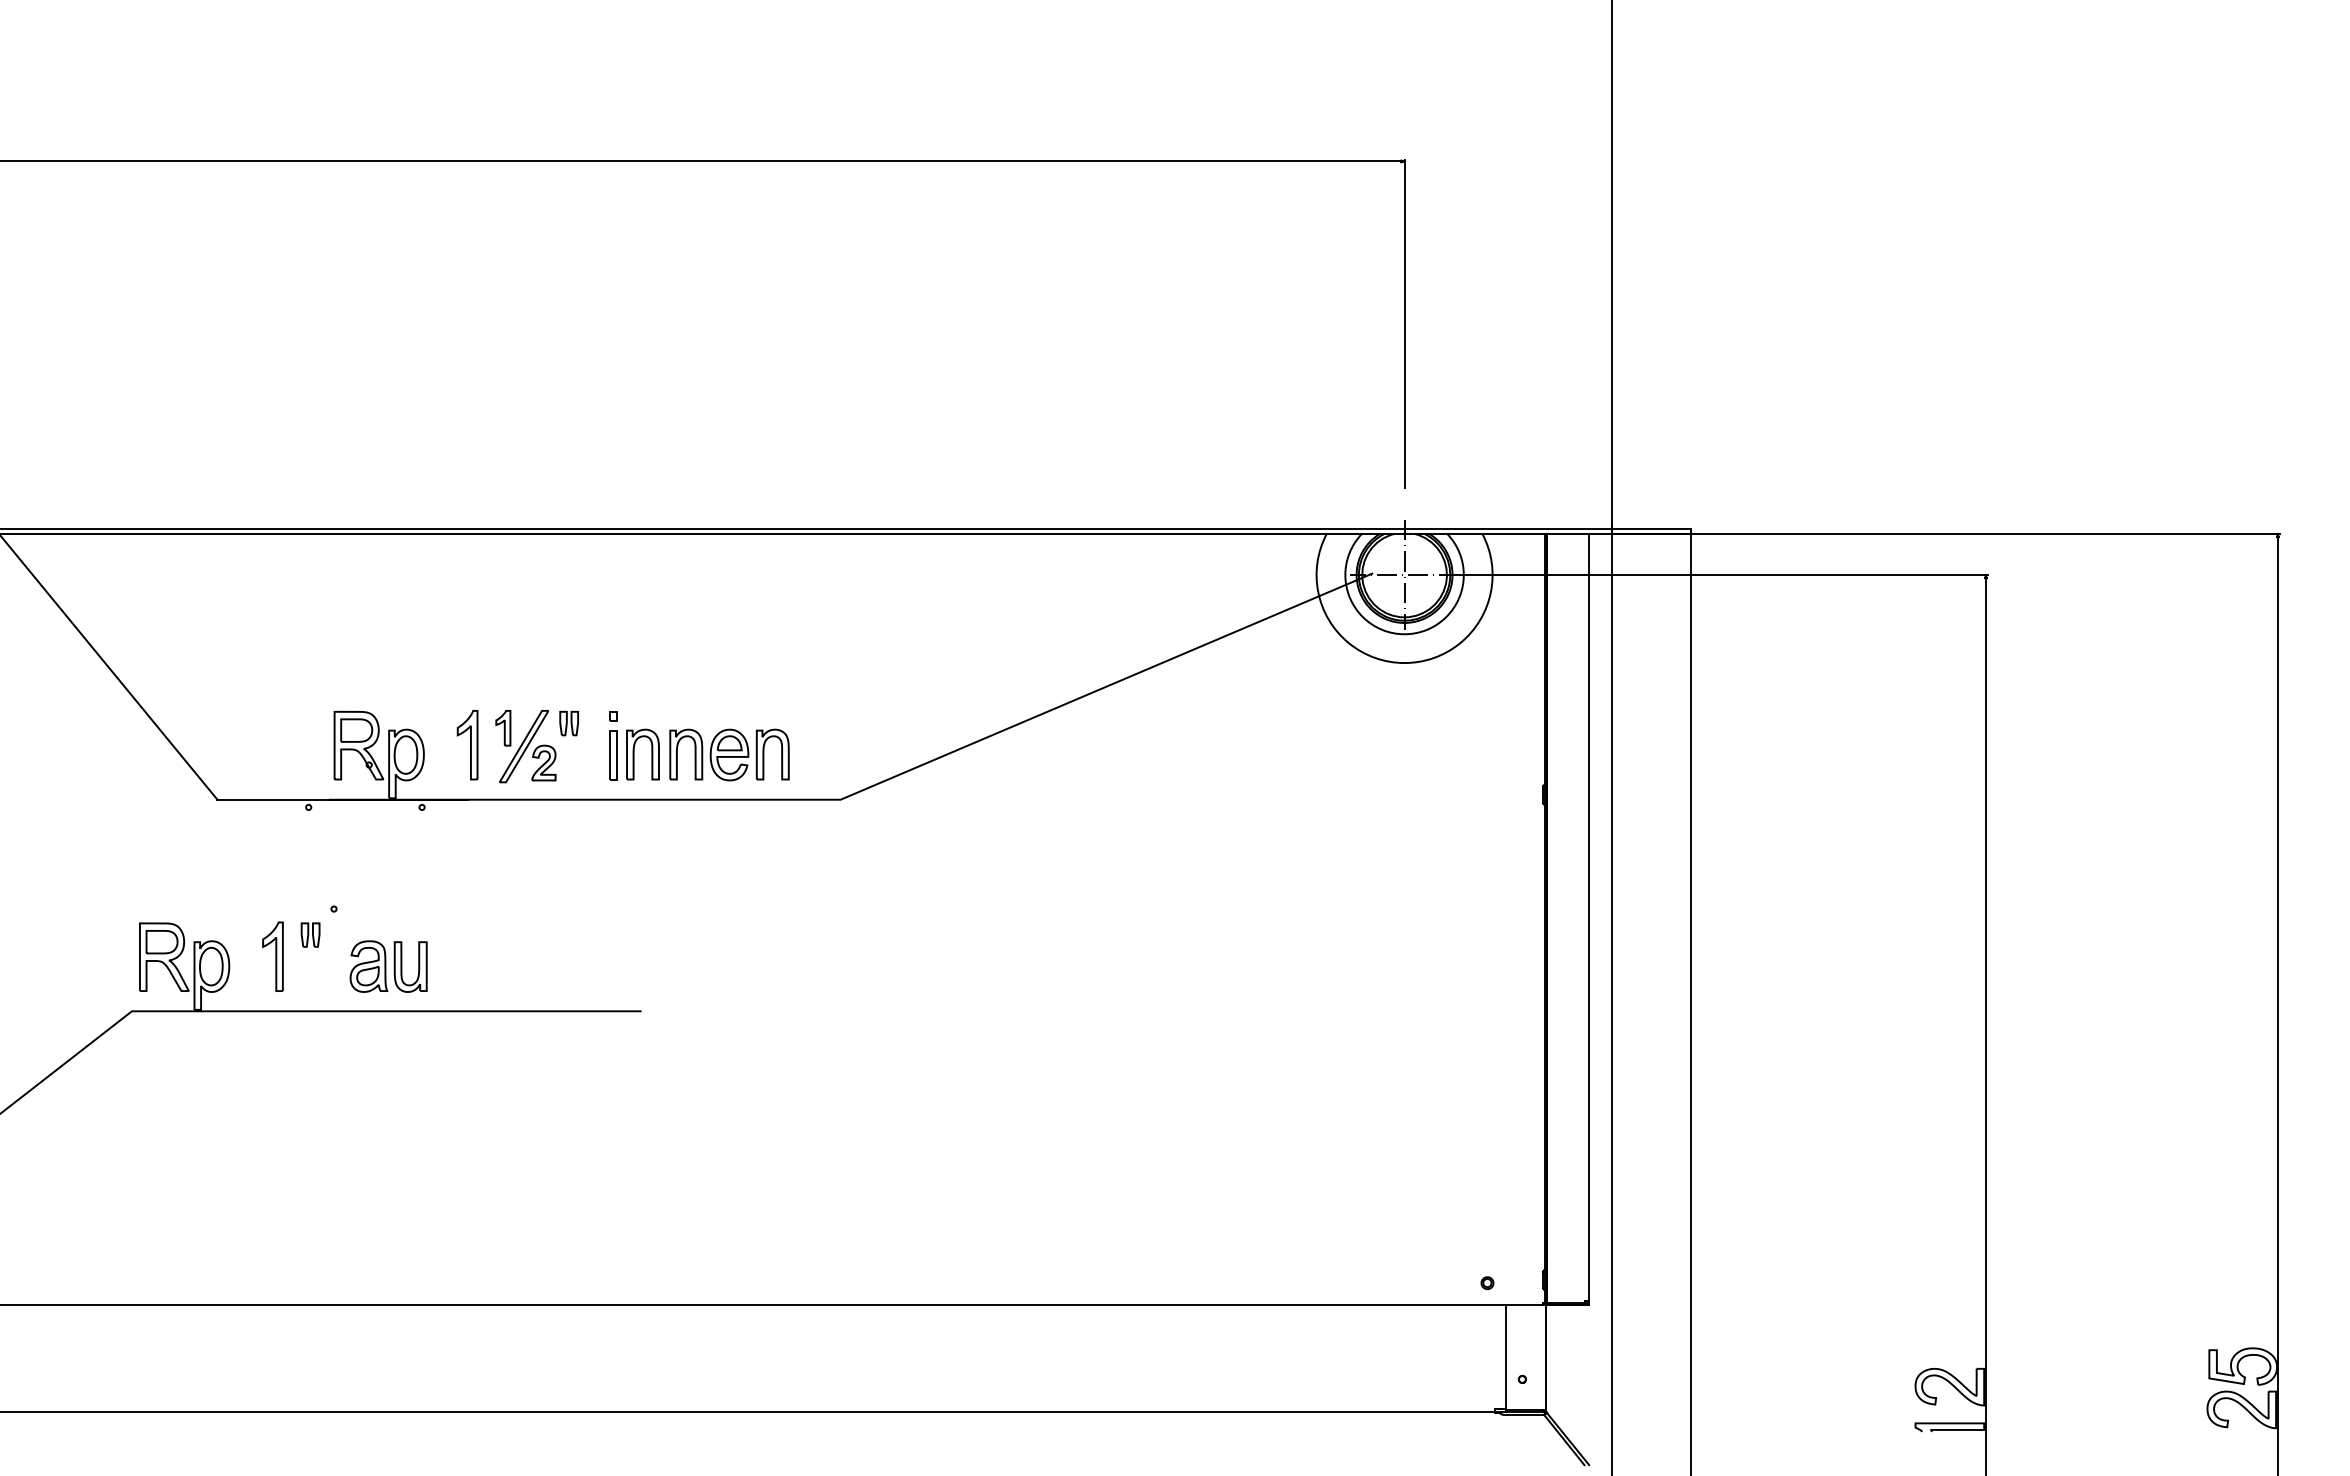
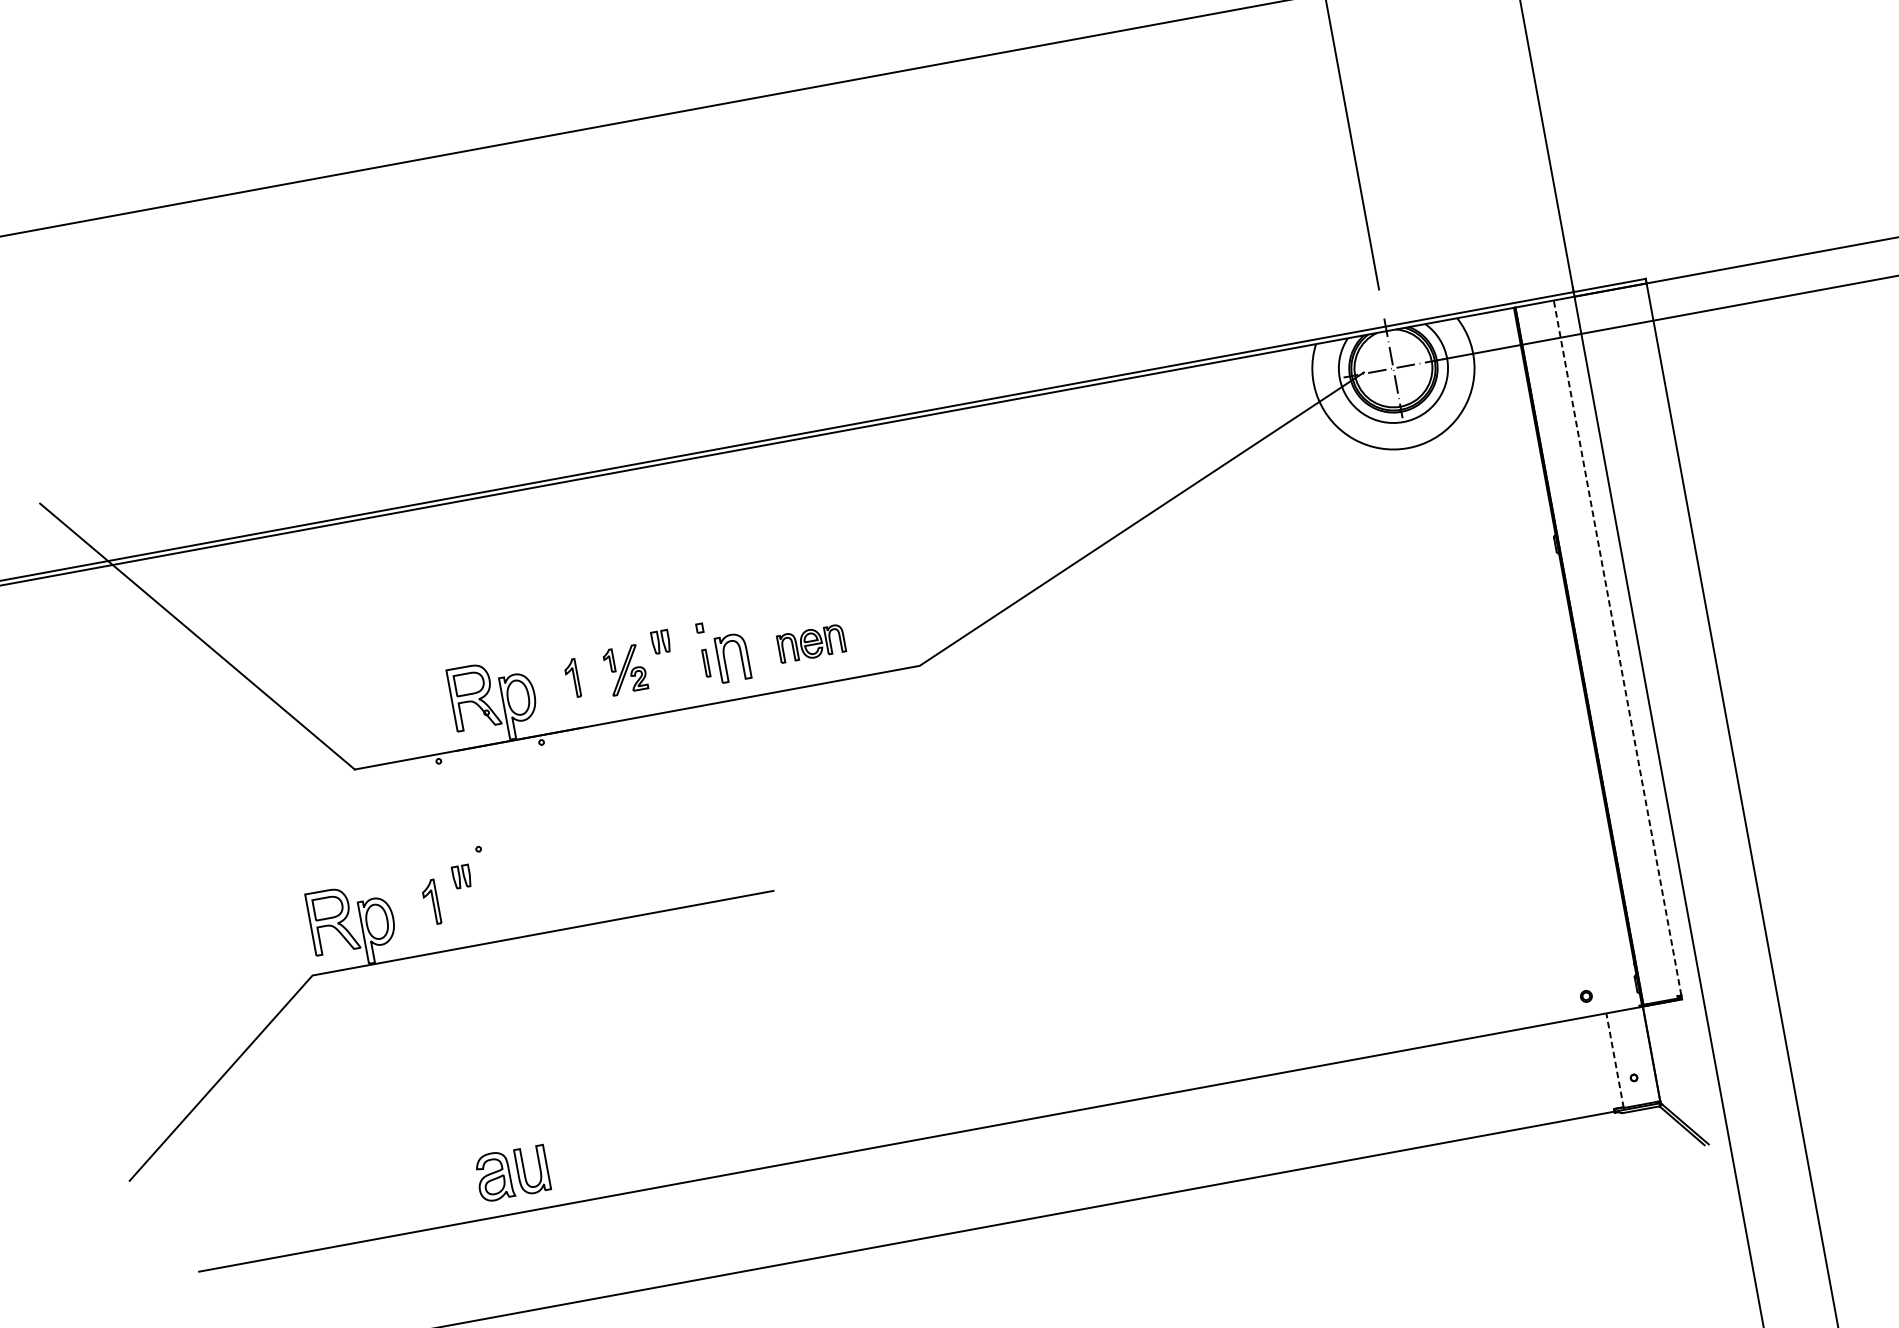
part: (467, 745) -> (572, 678), size x0.6
part: (525, 746) -> (625, 670), size x0.7
part: (729, 754) -> (811, 643), size x0.6
part: (613, 755) -> (706, 663), size x0.6
line: (1589, 916) -> (1617, 647), solid -> dashed
part: (272, 956) -> (430, 902), size x0.7
part: (388, 966) -> (512, 1173), moved
line: (1505, 1356) -> (1614, 1059), solid -> dashed

